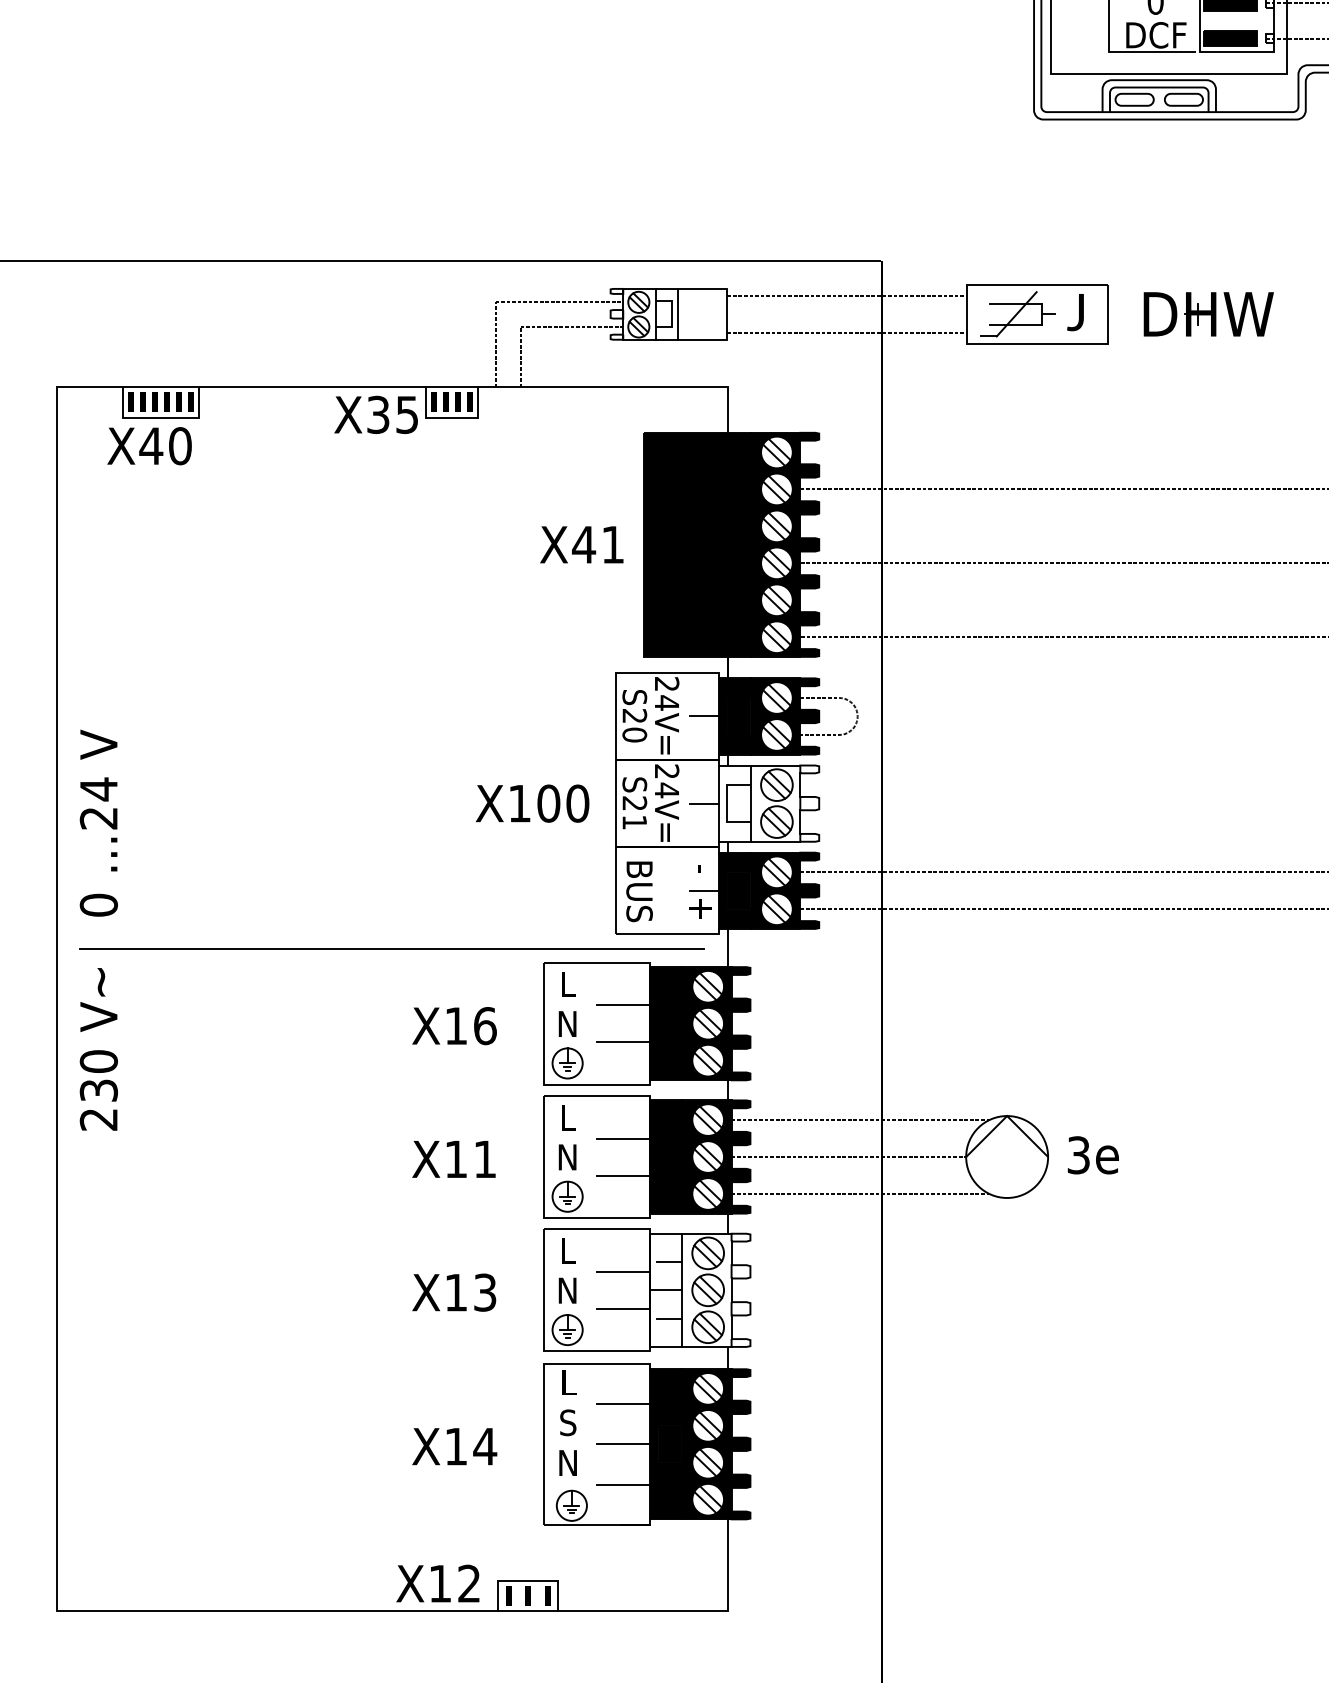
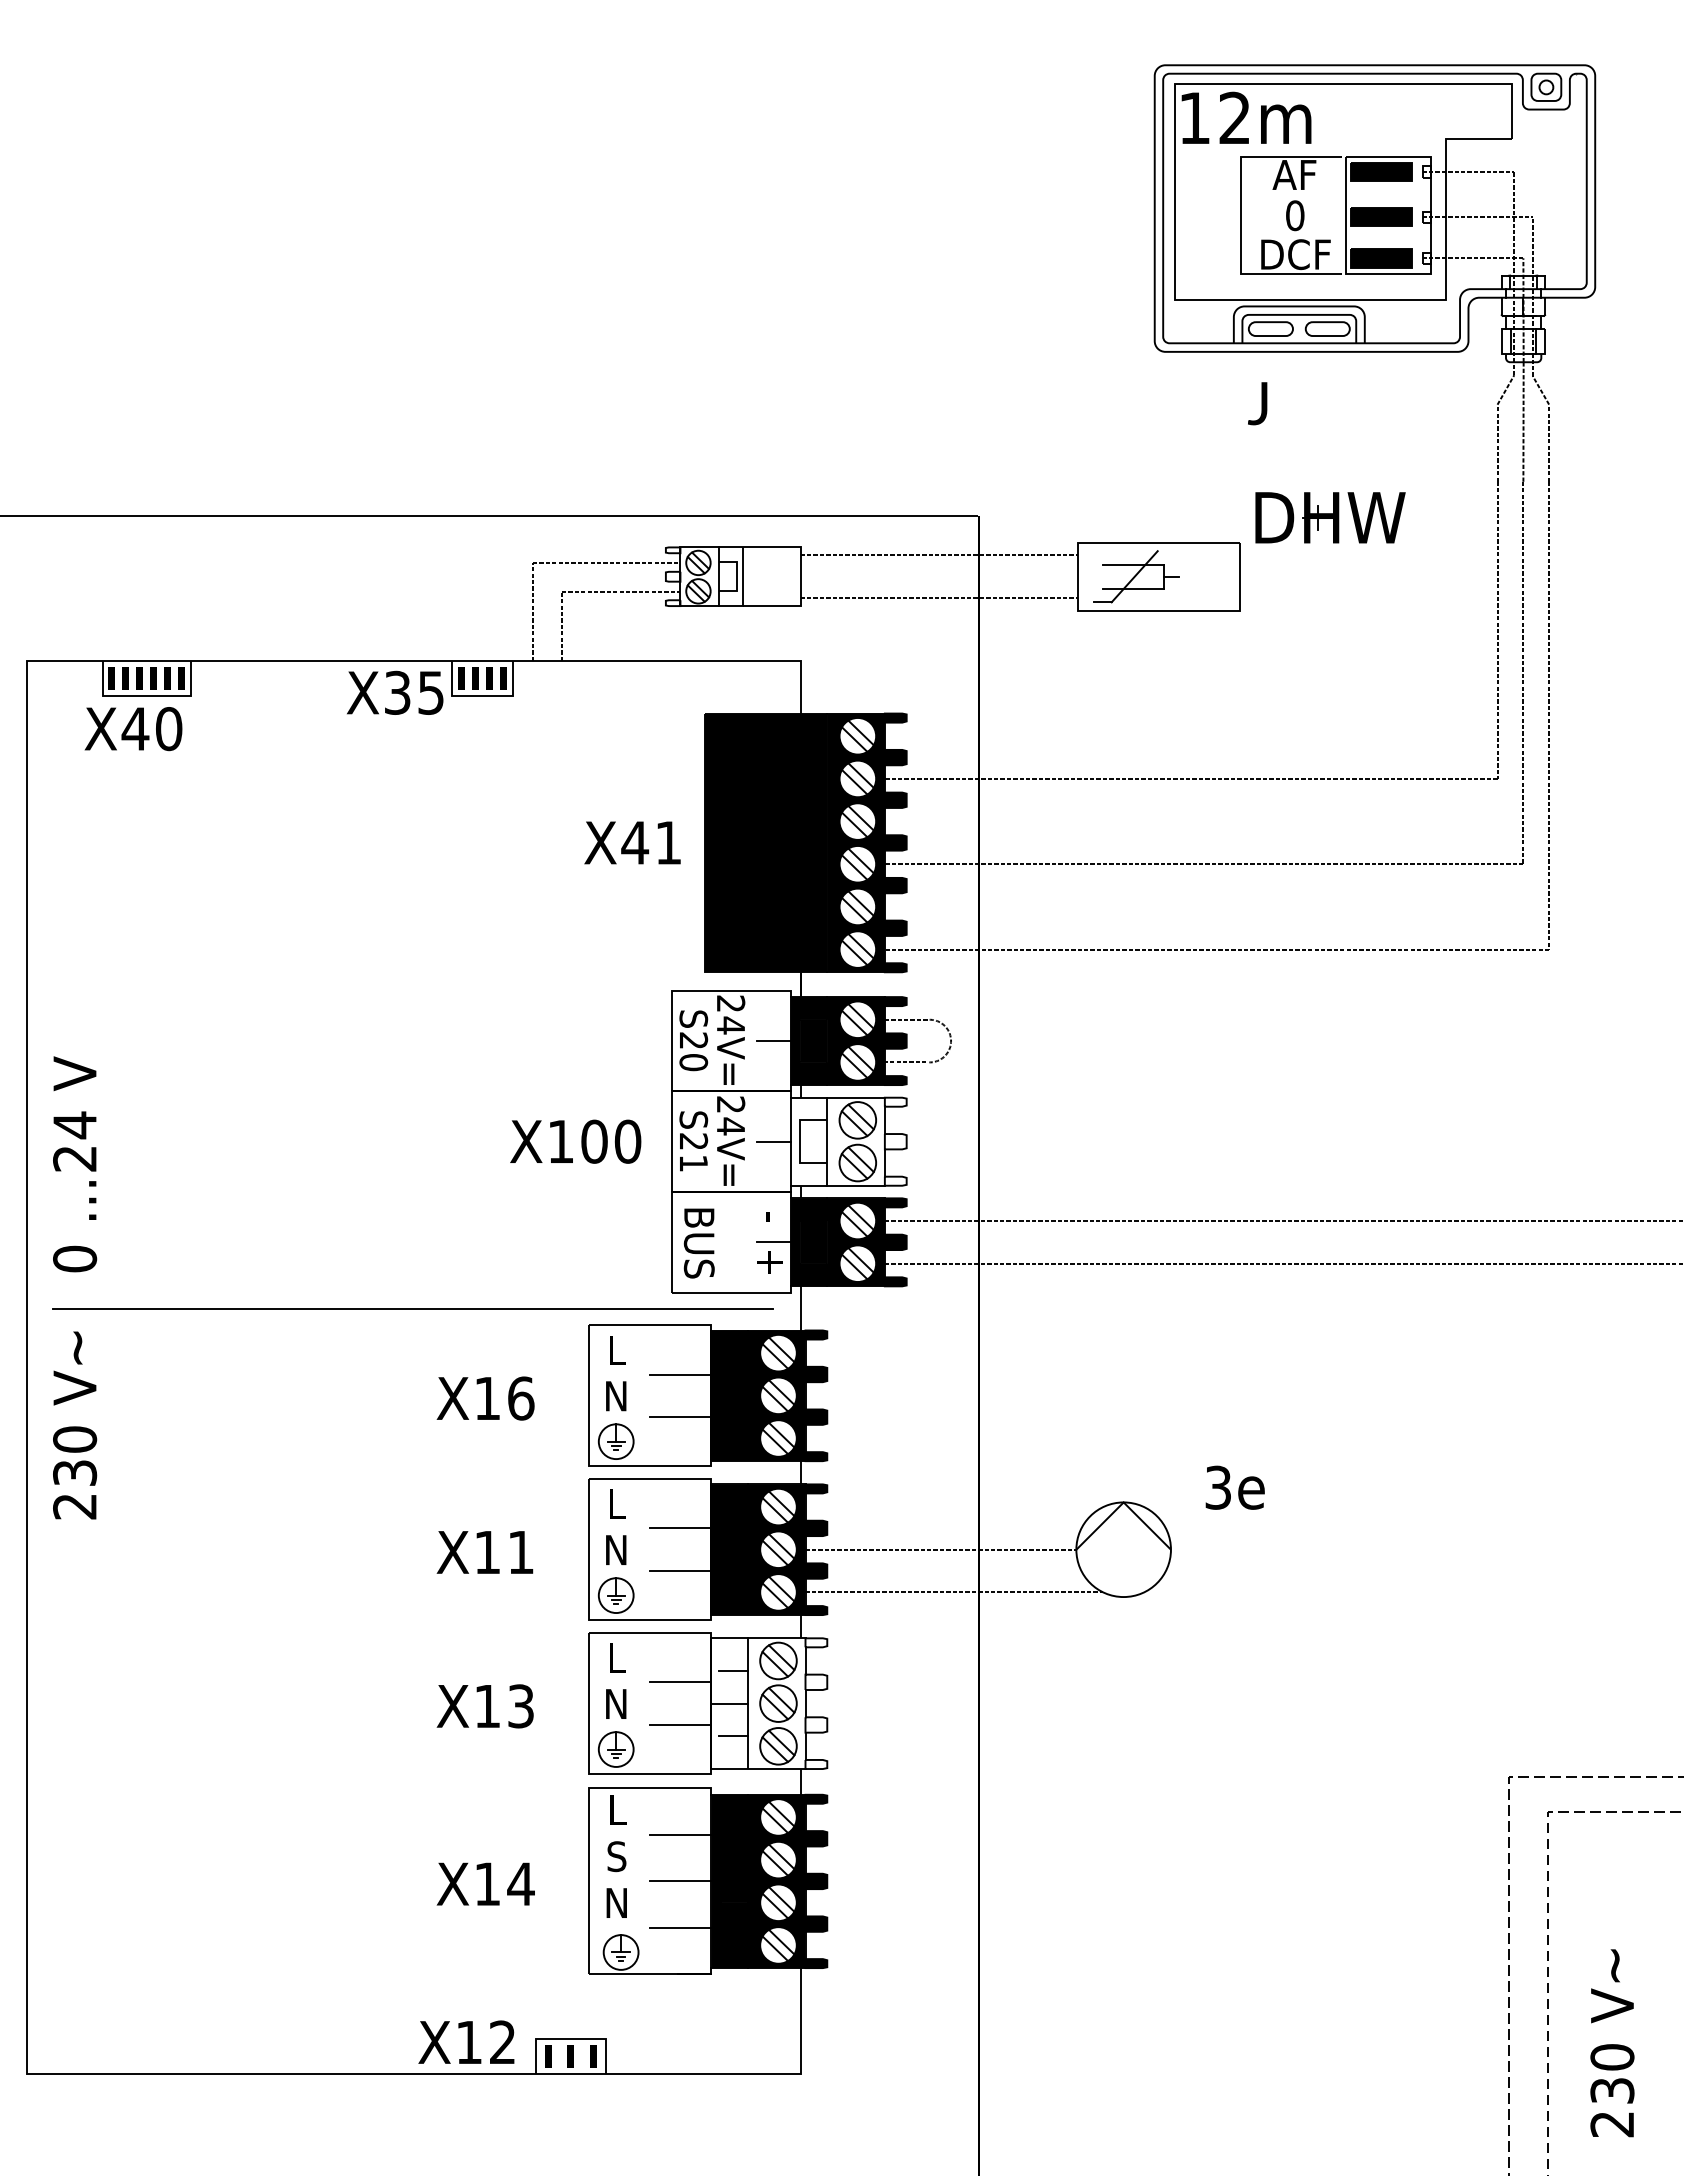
text: (1075, 312) -> (1257, 403), moved
part: (1208, 314) -> (1330, 517), moved
line: (860, 1120) -> (954, 1507), removed
text: (1092, 1155) -> (1234, 1487), moved

